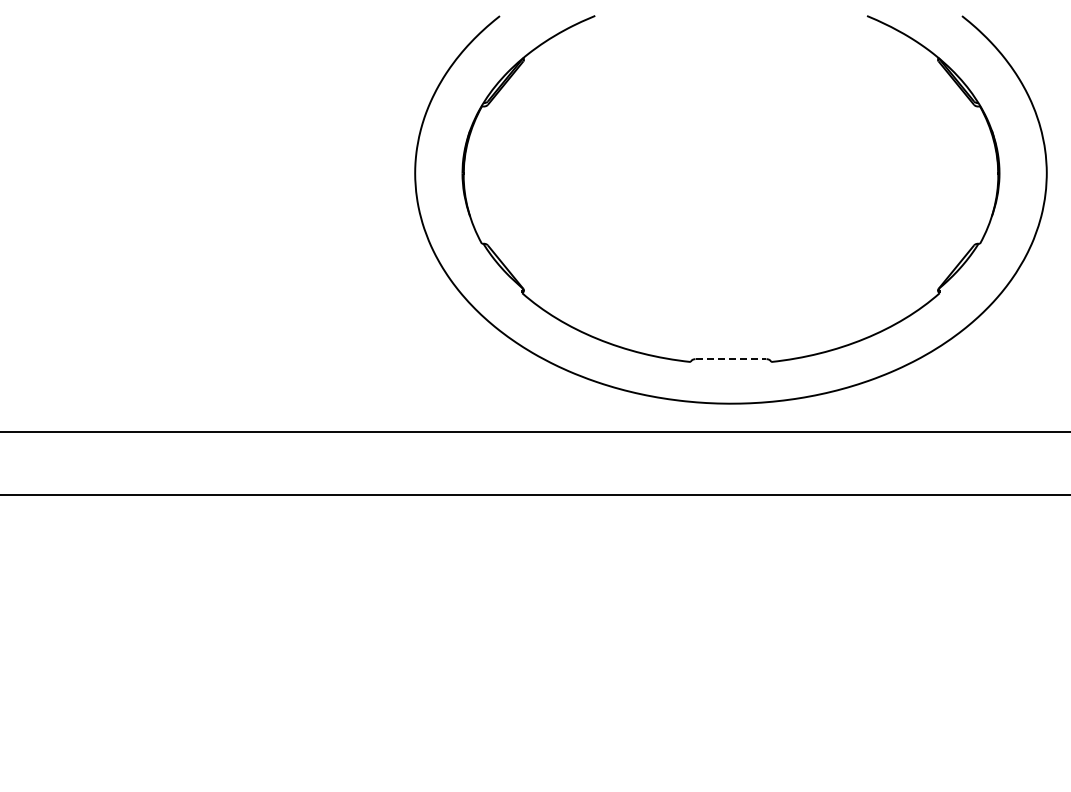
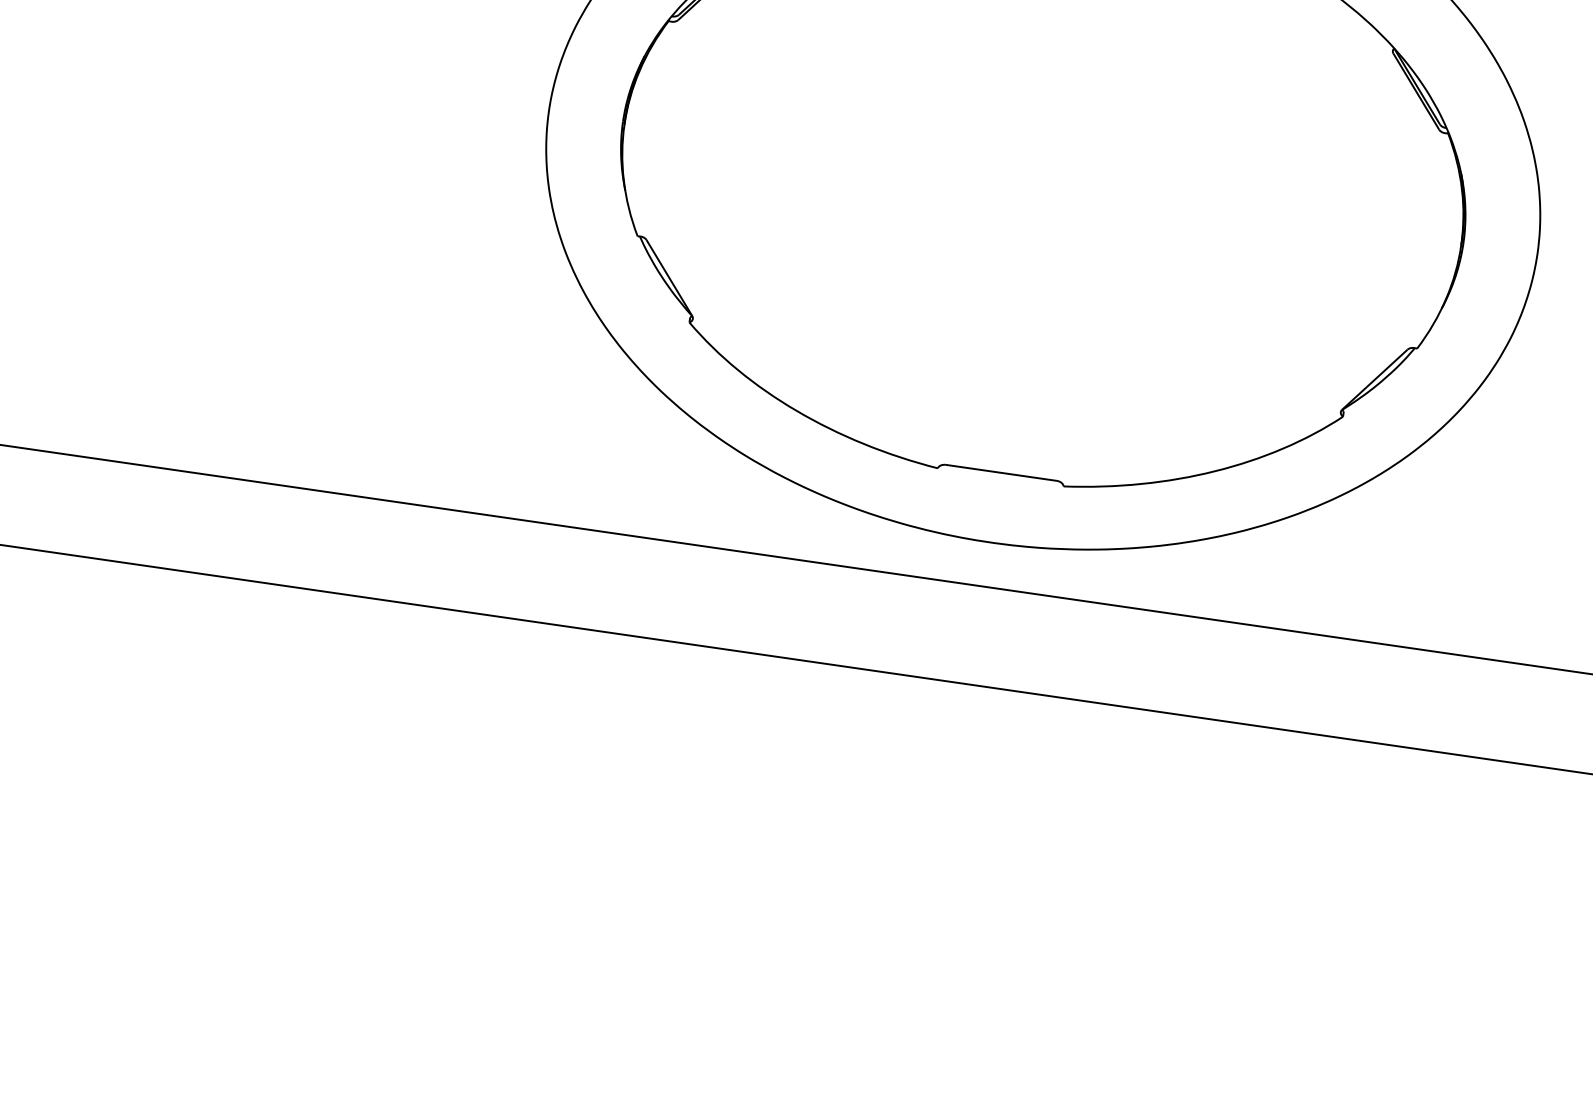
line: (731, 359) -> (1002, 473), dashed -> solid

